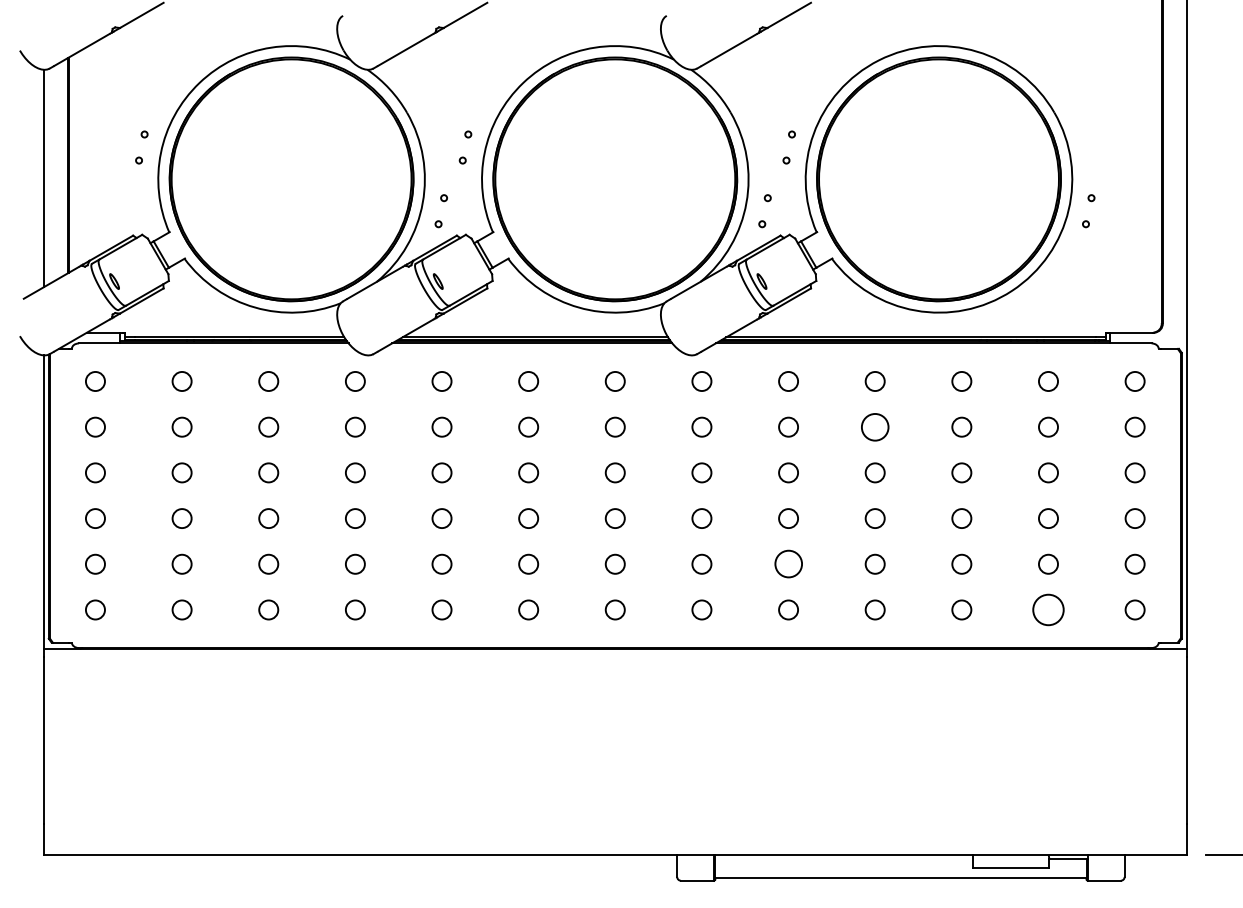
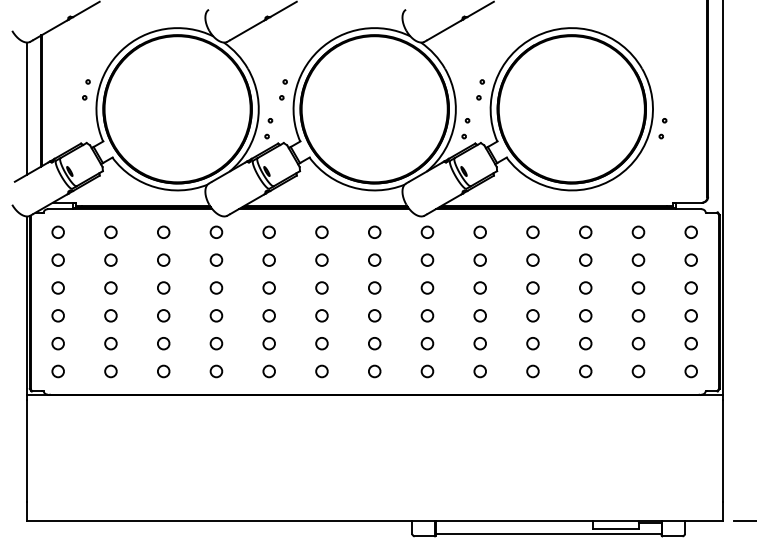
circle: (874, 426) -> (532, 259), size x0.71
circle: (787, 564) -> (479, 343), size x0.71
circle: (1048, 610) -> (638, 371), size x0.62

